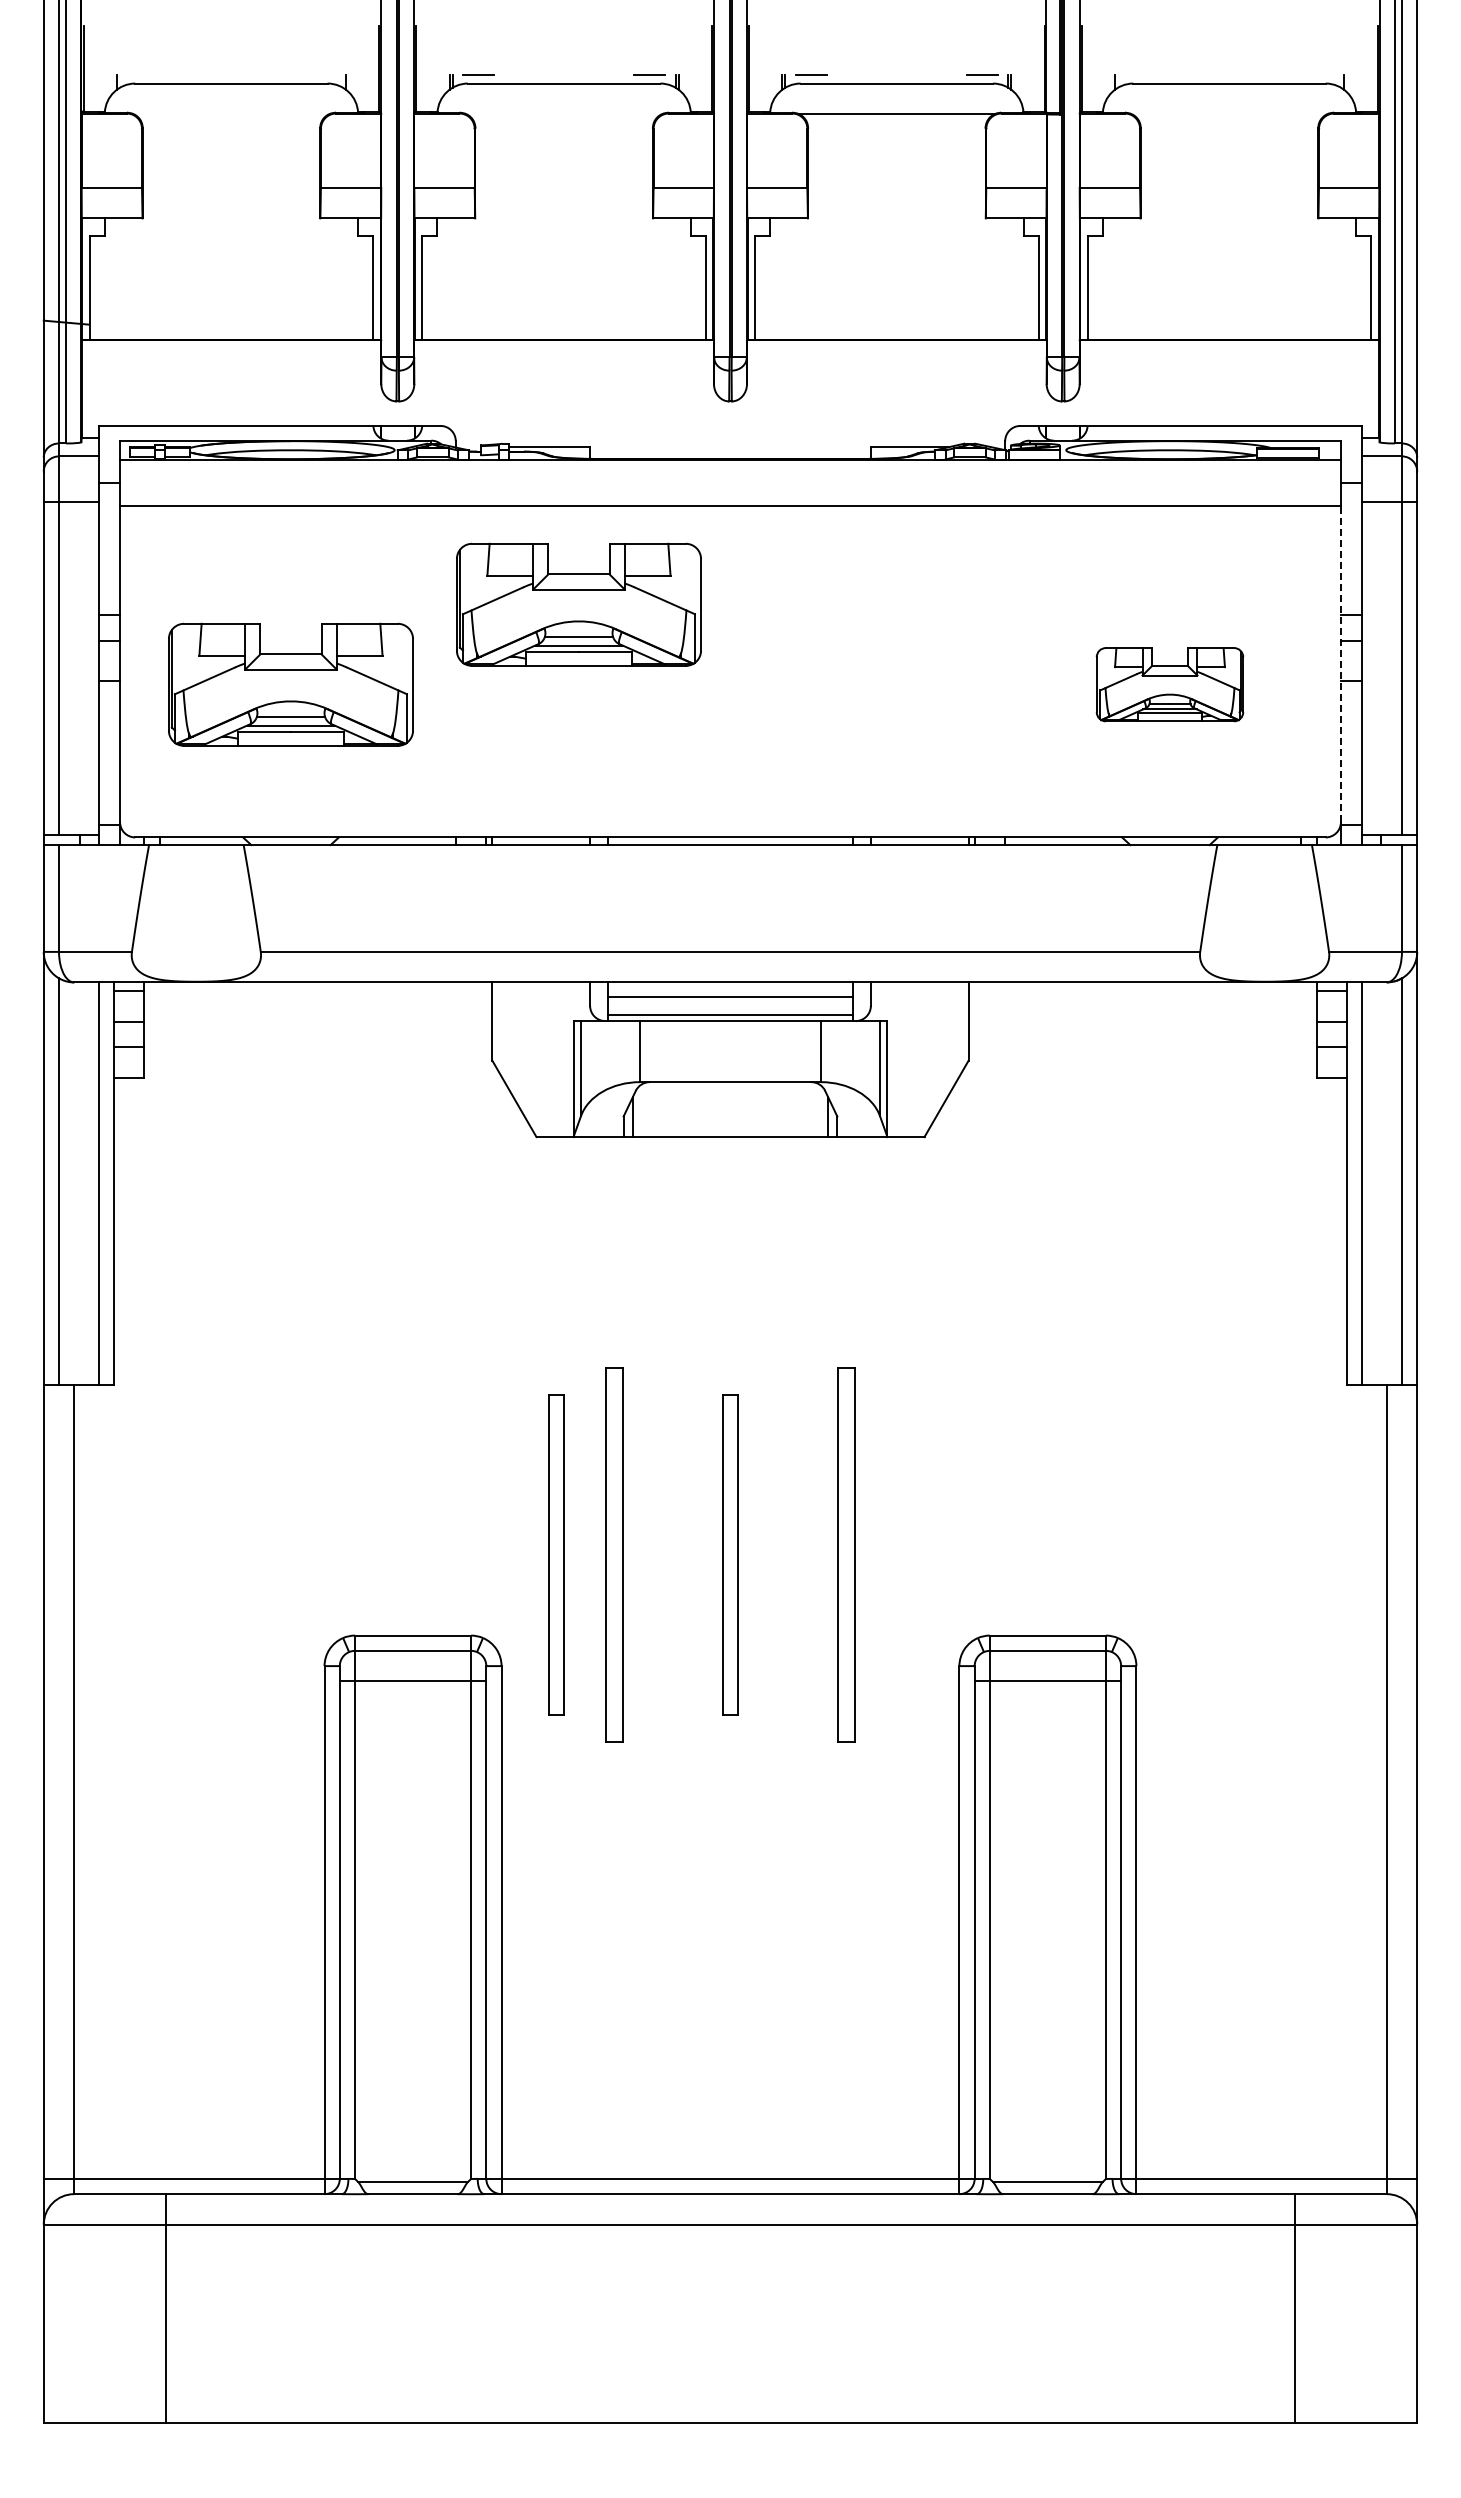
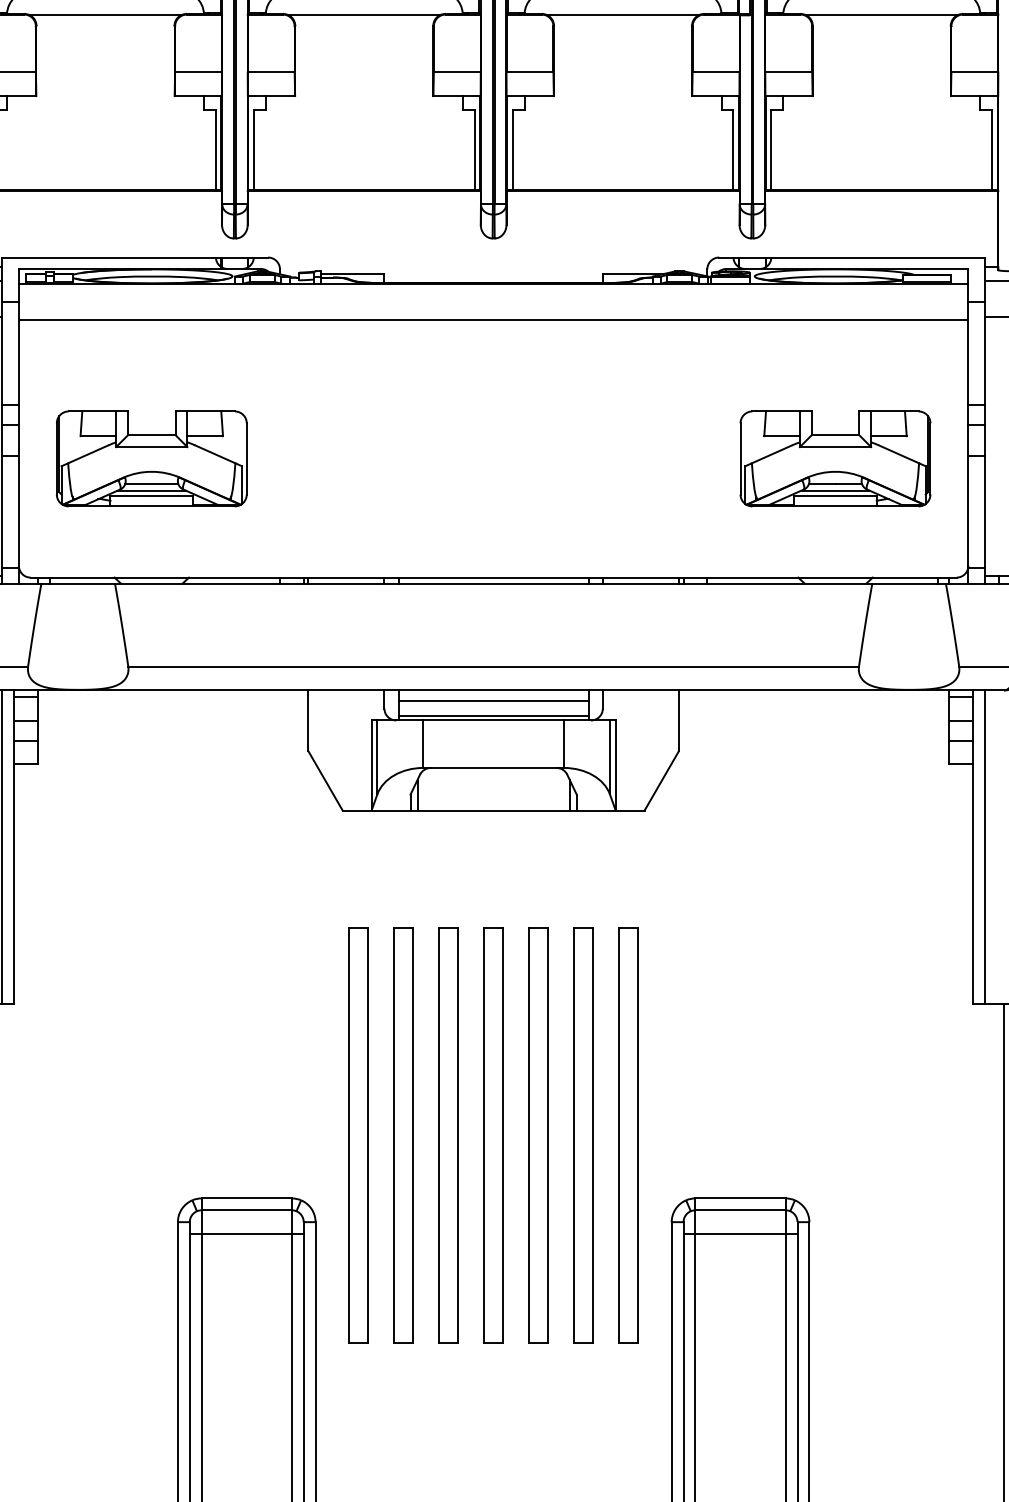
line: (231, 114) -> (105, 15), added
line: (564, 114) -> (364, 15), added
line: (1229, 114) -> (881, 15), added
part: (578, 604) -> (375, 396), removed
line: (1340, 663) -> (968, 442), dashed -> solid
part: (1169, 684) -> (835, 458), size x1.67
part: (556, 1554) -> (358, 1135), size x1.67
part: (614, 1554) -> (403, 1135), size x1.43
part: (672, 1554) -> (448, 1135), added
part: (730, 1554) -> (493, 1135), size x1.67
part: (788, 1554) -> (538, 1135), added
part: (846, 1554) -> (583, 1135), size x1.43
part: (904, 1554) -> (628, 1135), added

